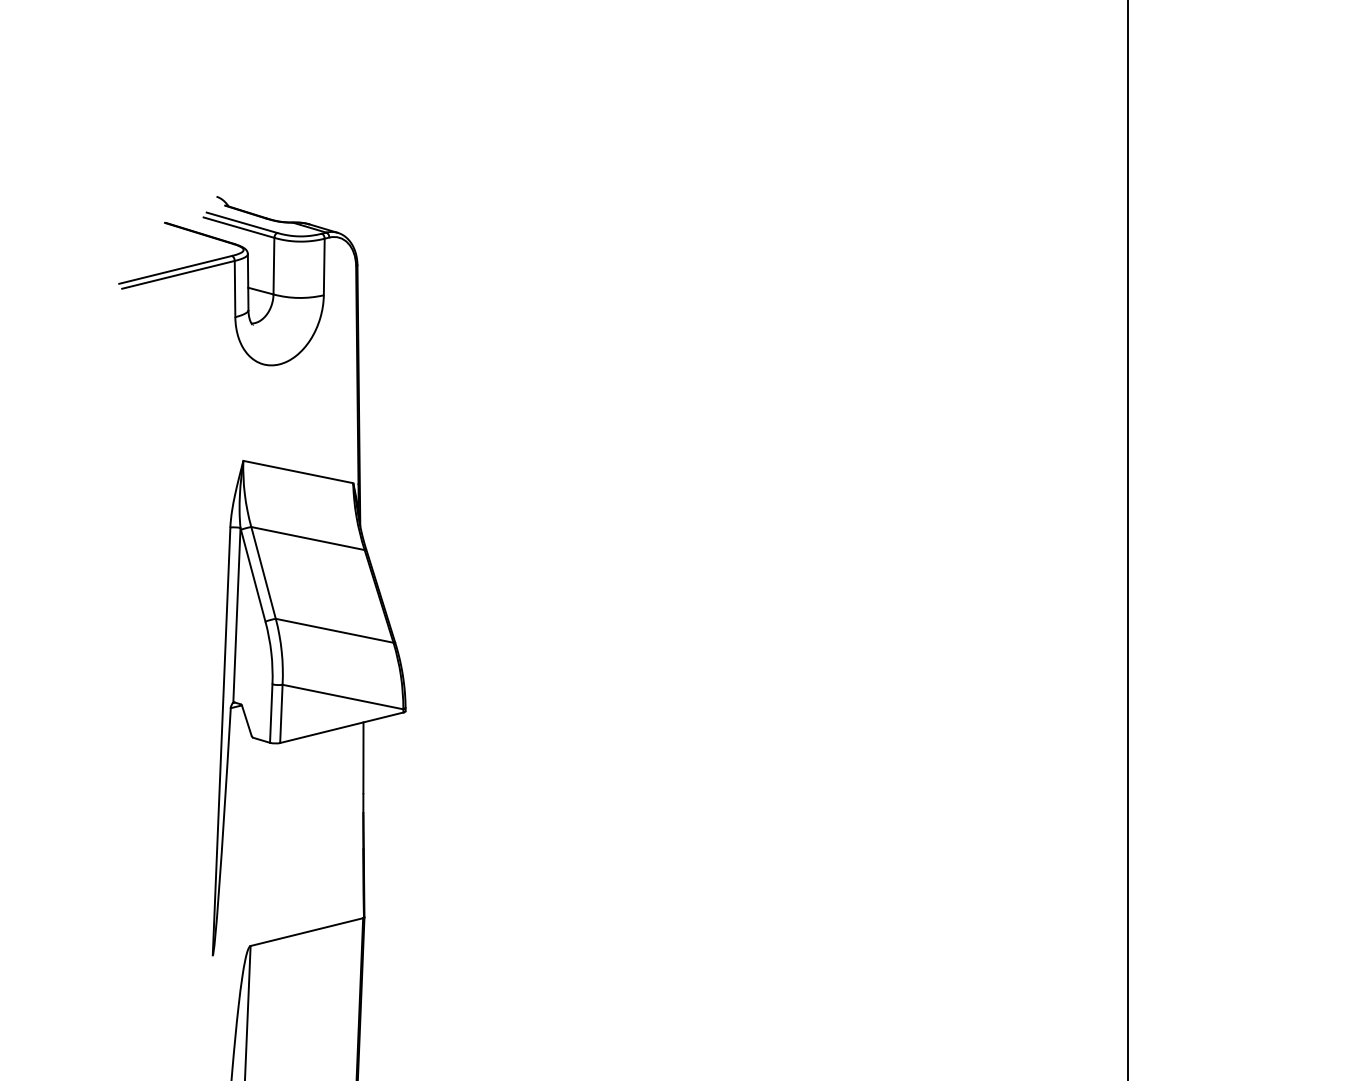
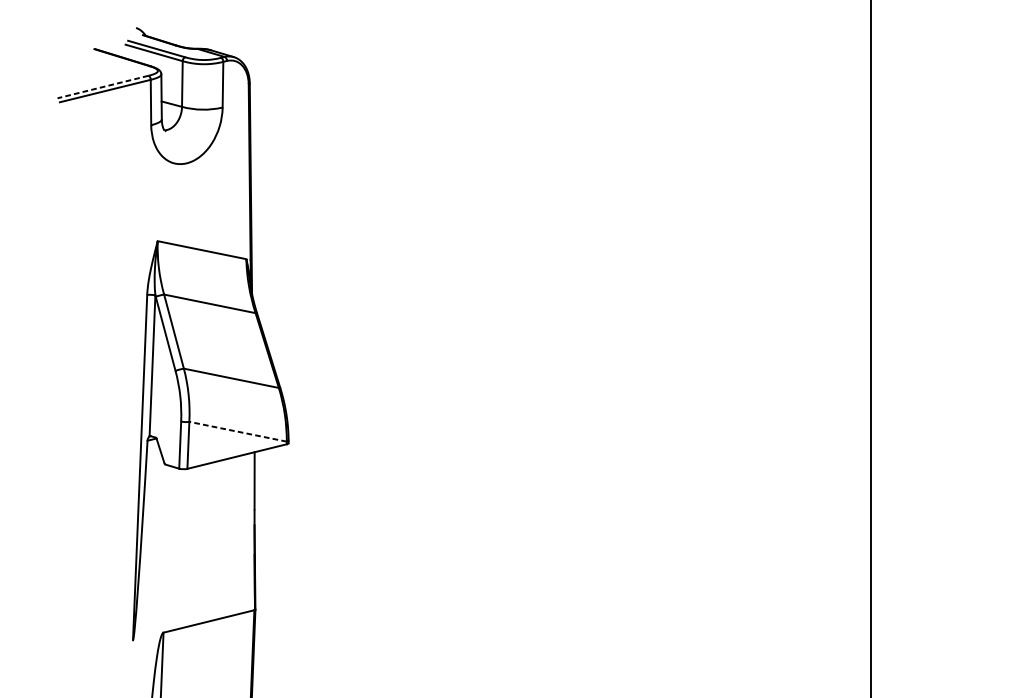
line: (175, 269) -> (102, 86), solid -> dashed
line: (342, 697) -> (237, 432), solid -> dashed

